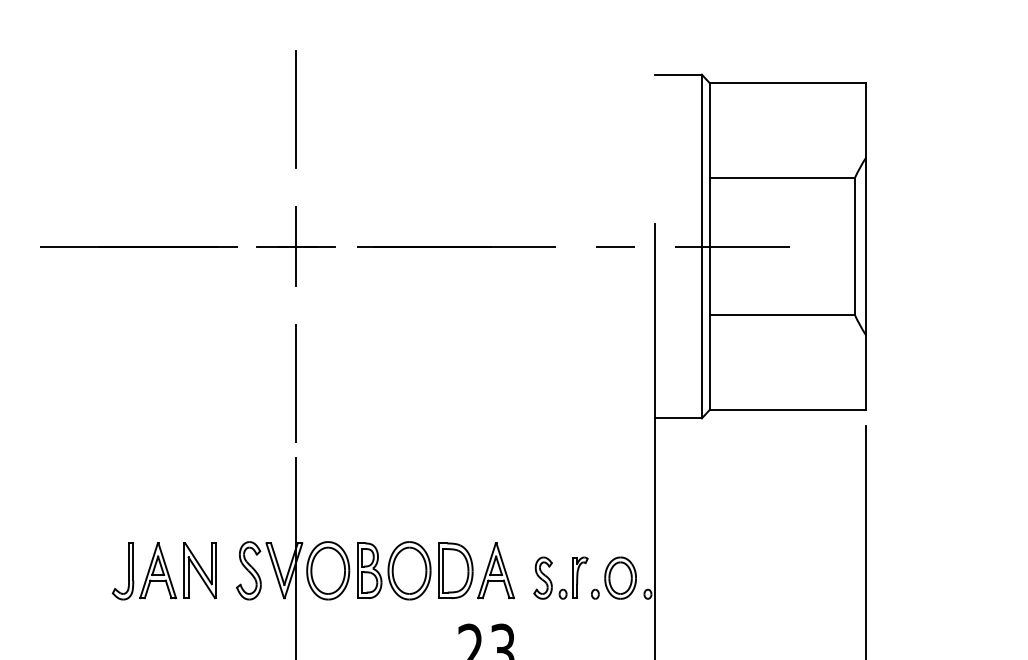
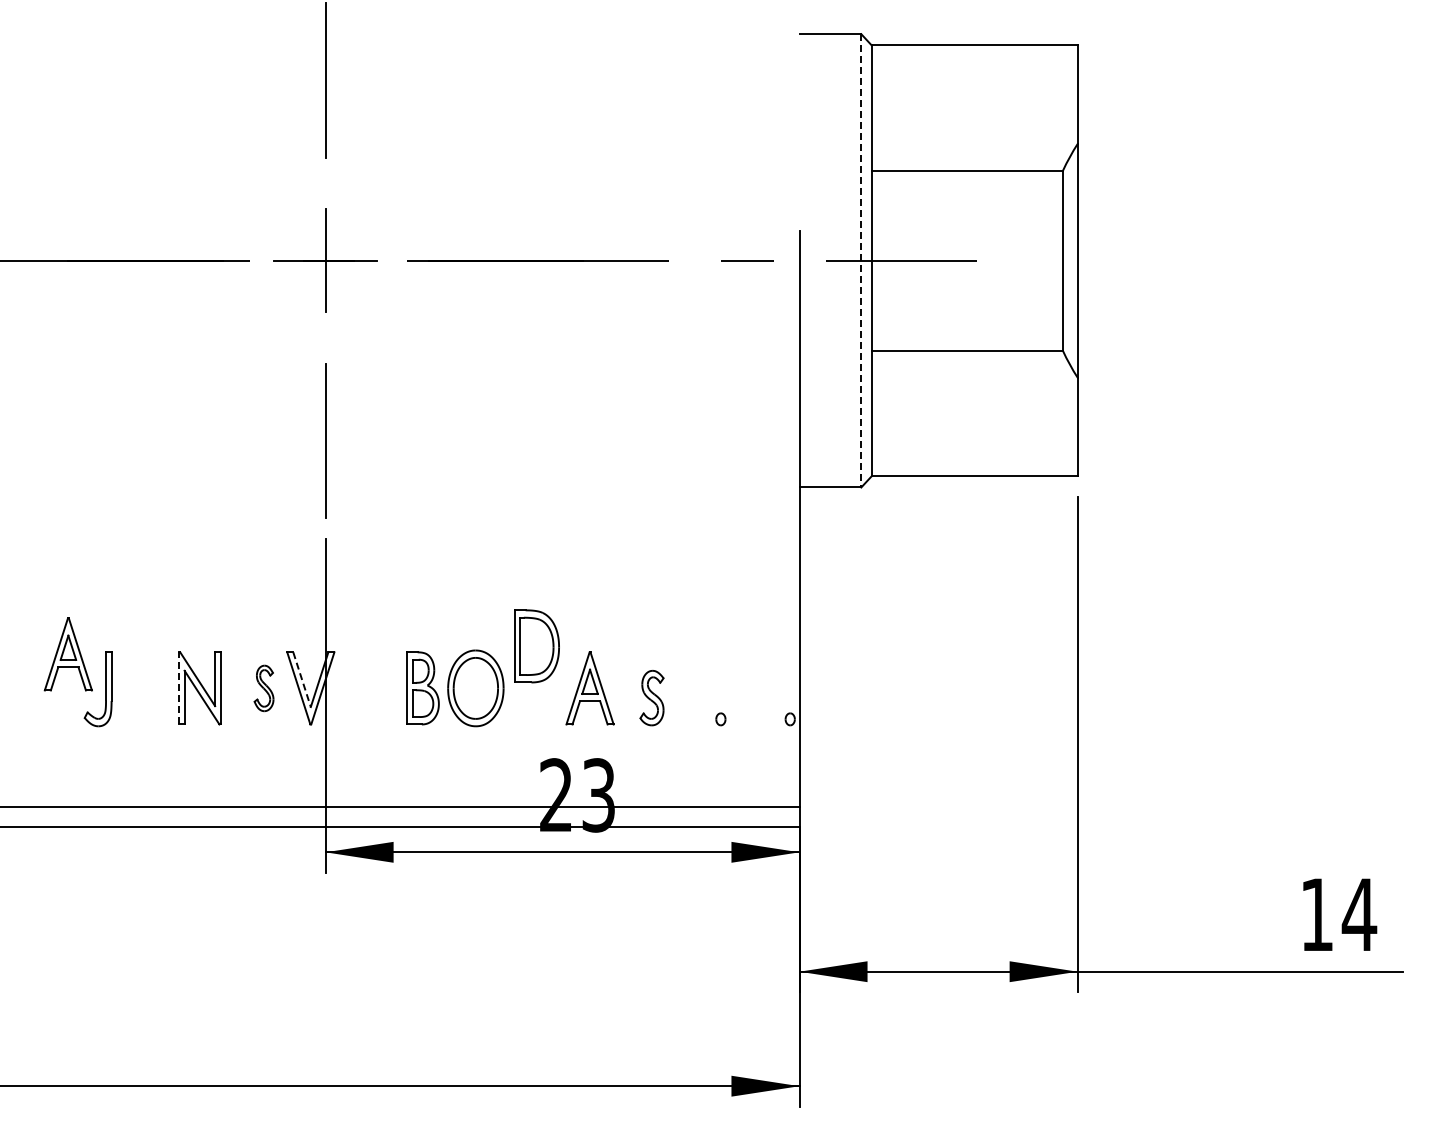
line: (702, 246) -> (861, 260), solid -> dashed
line: (278, 564) -> (302, 679), solid -> dashed
part: (157, 570) -> (67, 654), moved
line: (184, 570) -> (179, 687), solid -> dashed
part: (248, 570) -> (263, 688), size x0.6
part: (328, 570) -> (368, 688), removed
part: (455, 570) -> (536, 646), moved
part: (573, 578) -> (691, 698), removed
part: (620, 578) -> (754, 698), removed

